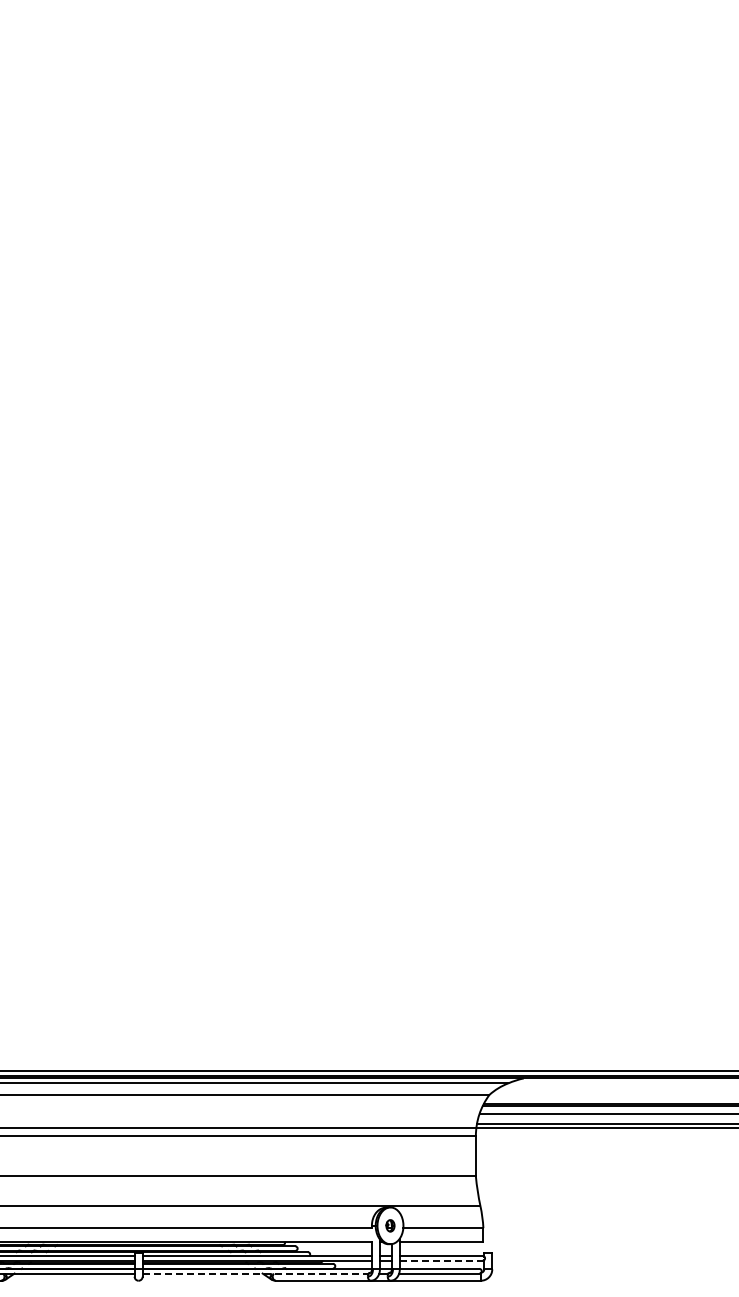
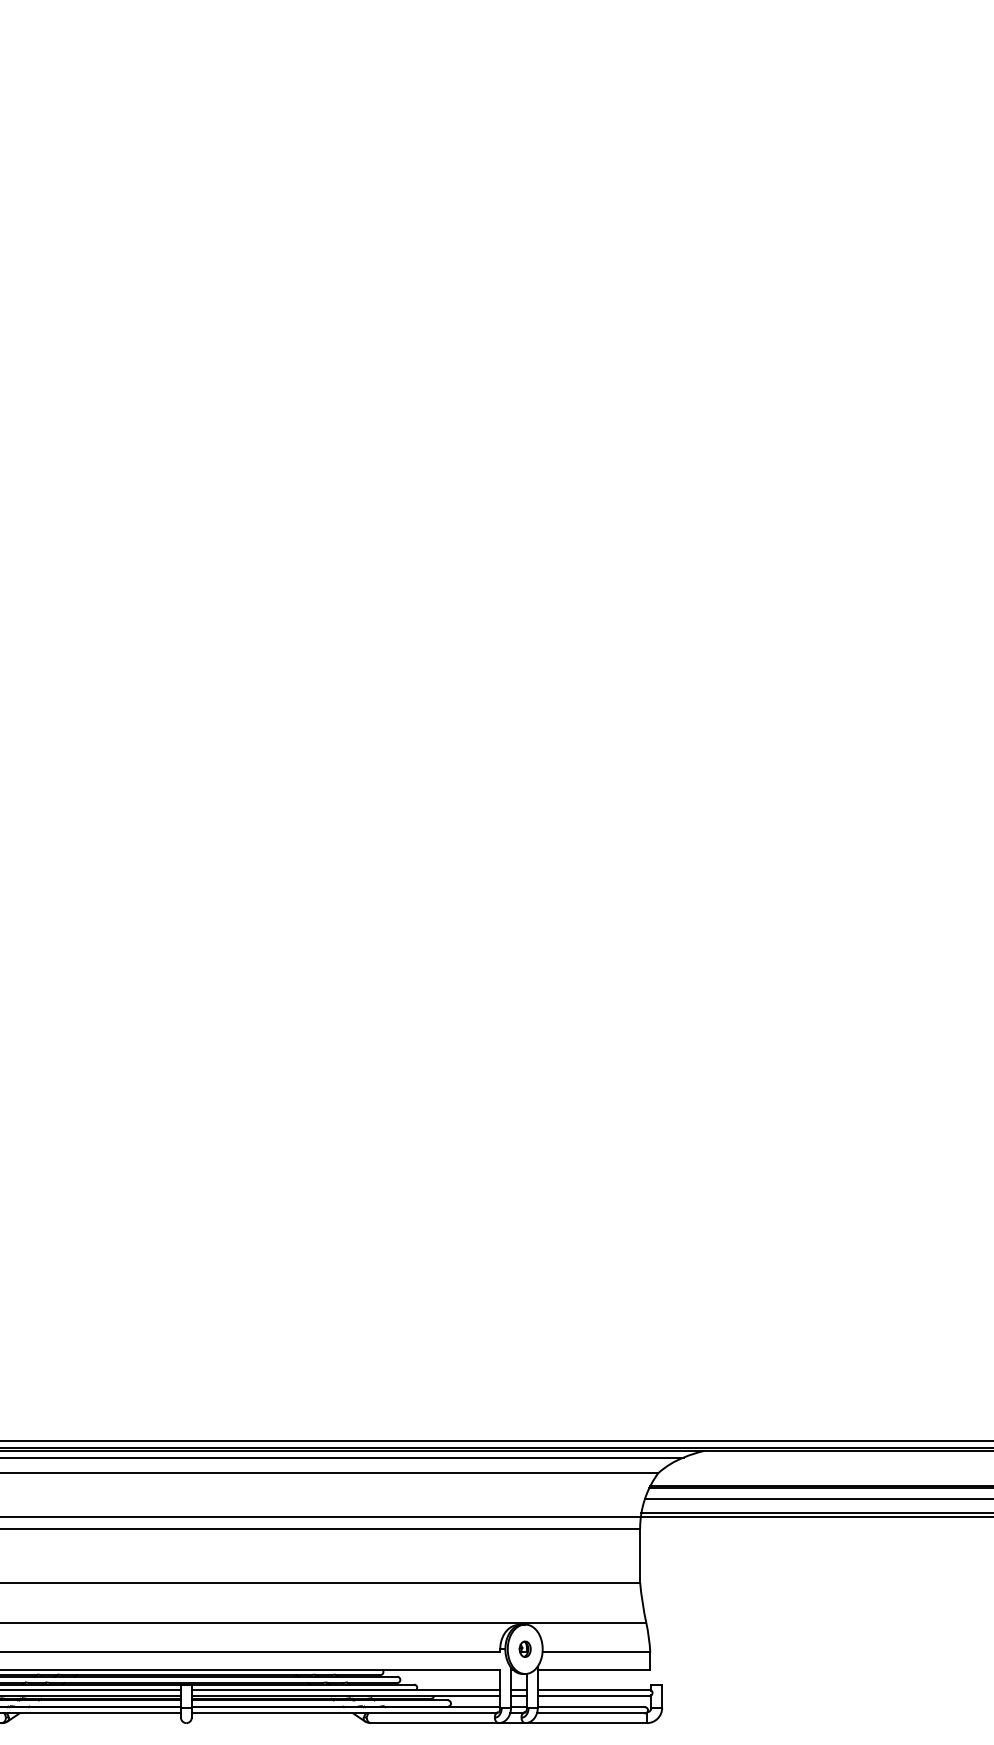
line: (441, 1260) -> (593, 1695), dashed -> solid
line: (255, 1273) -> (343, 1713), dashed -> solid

